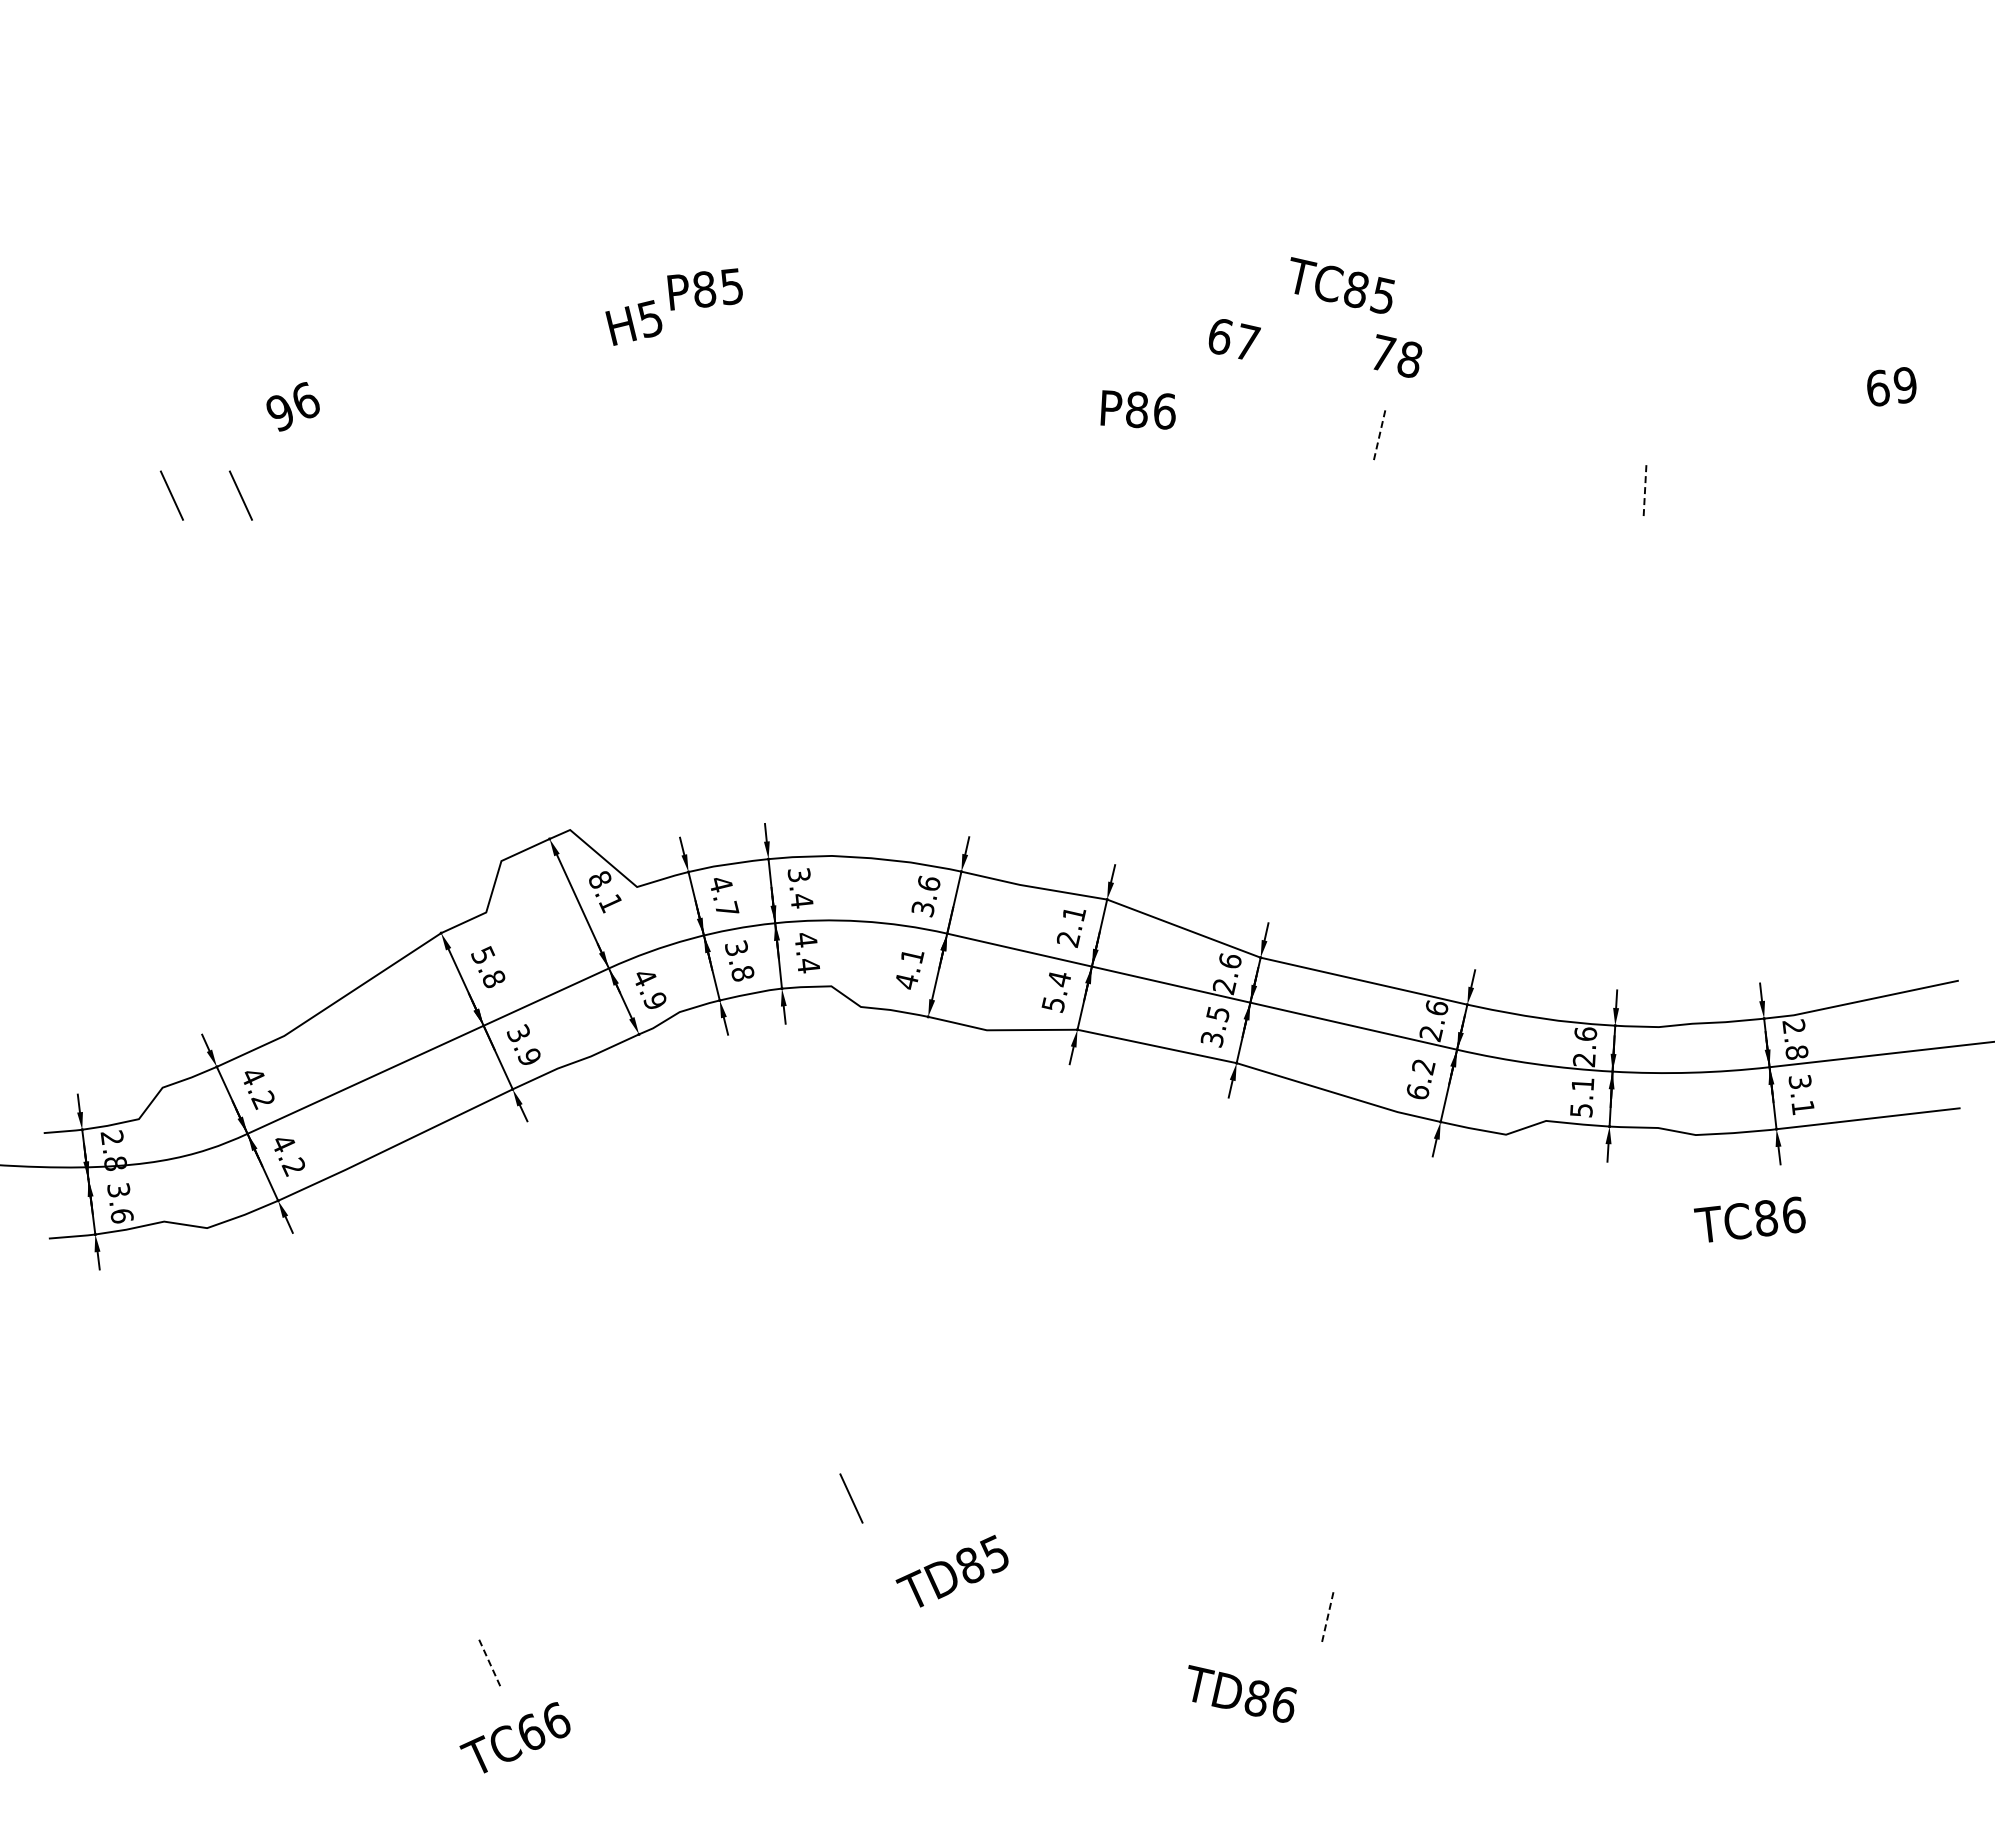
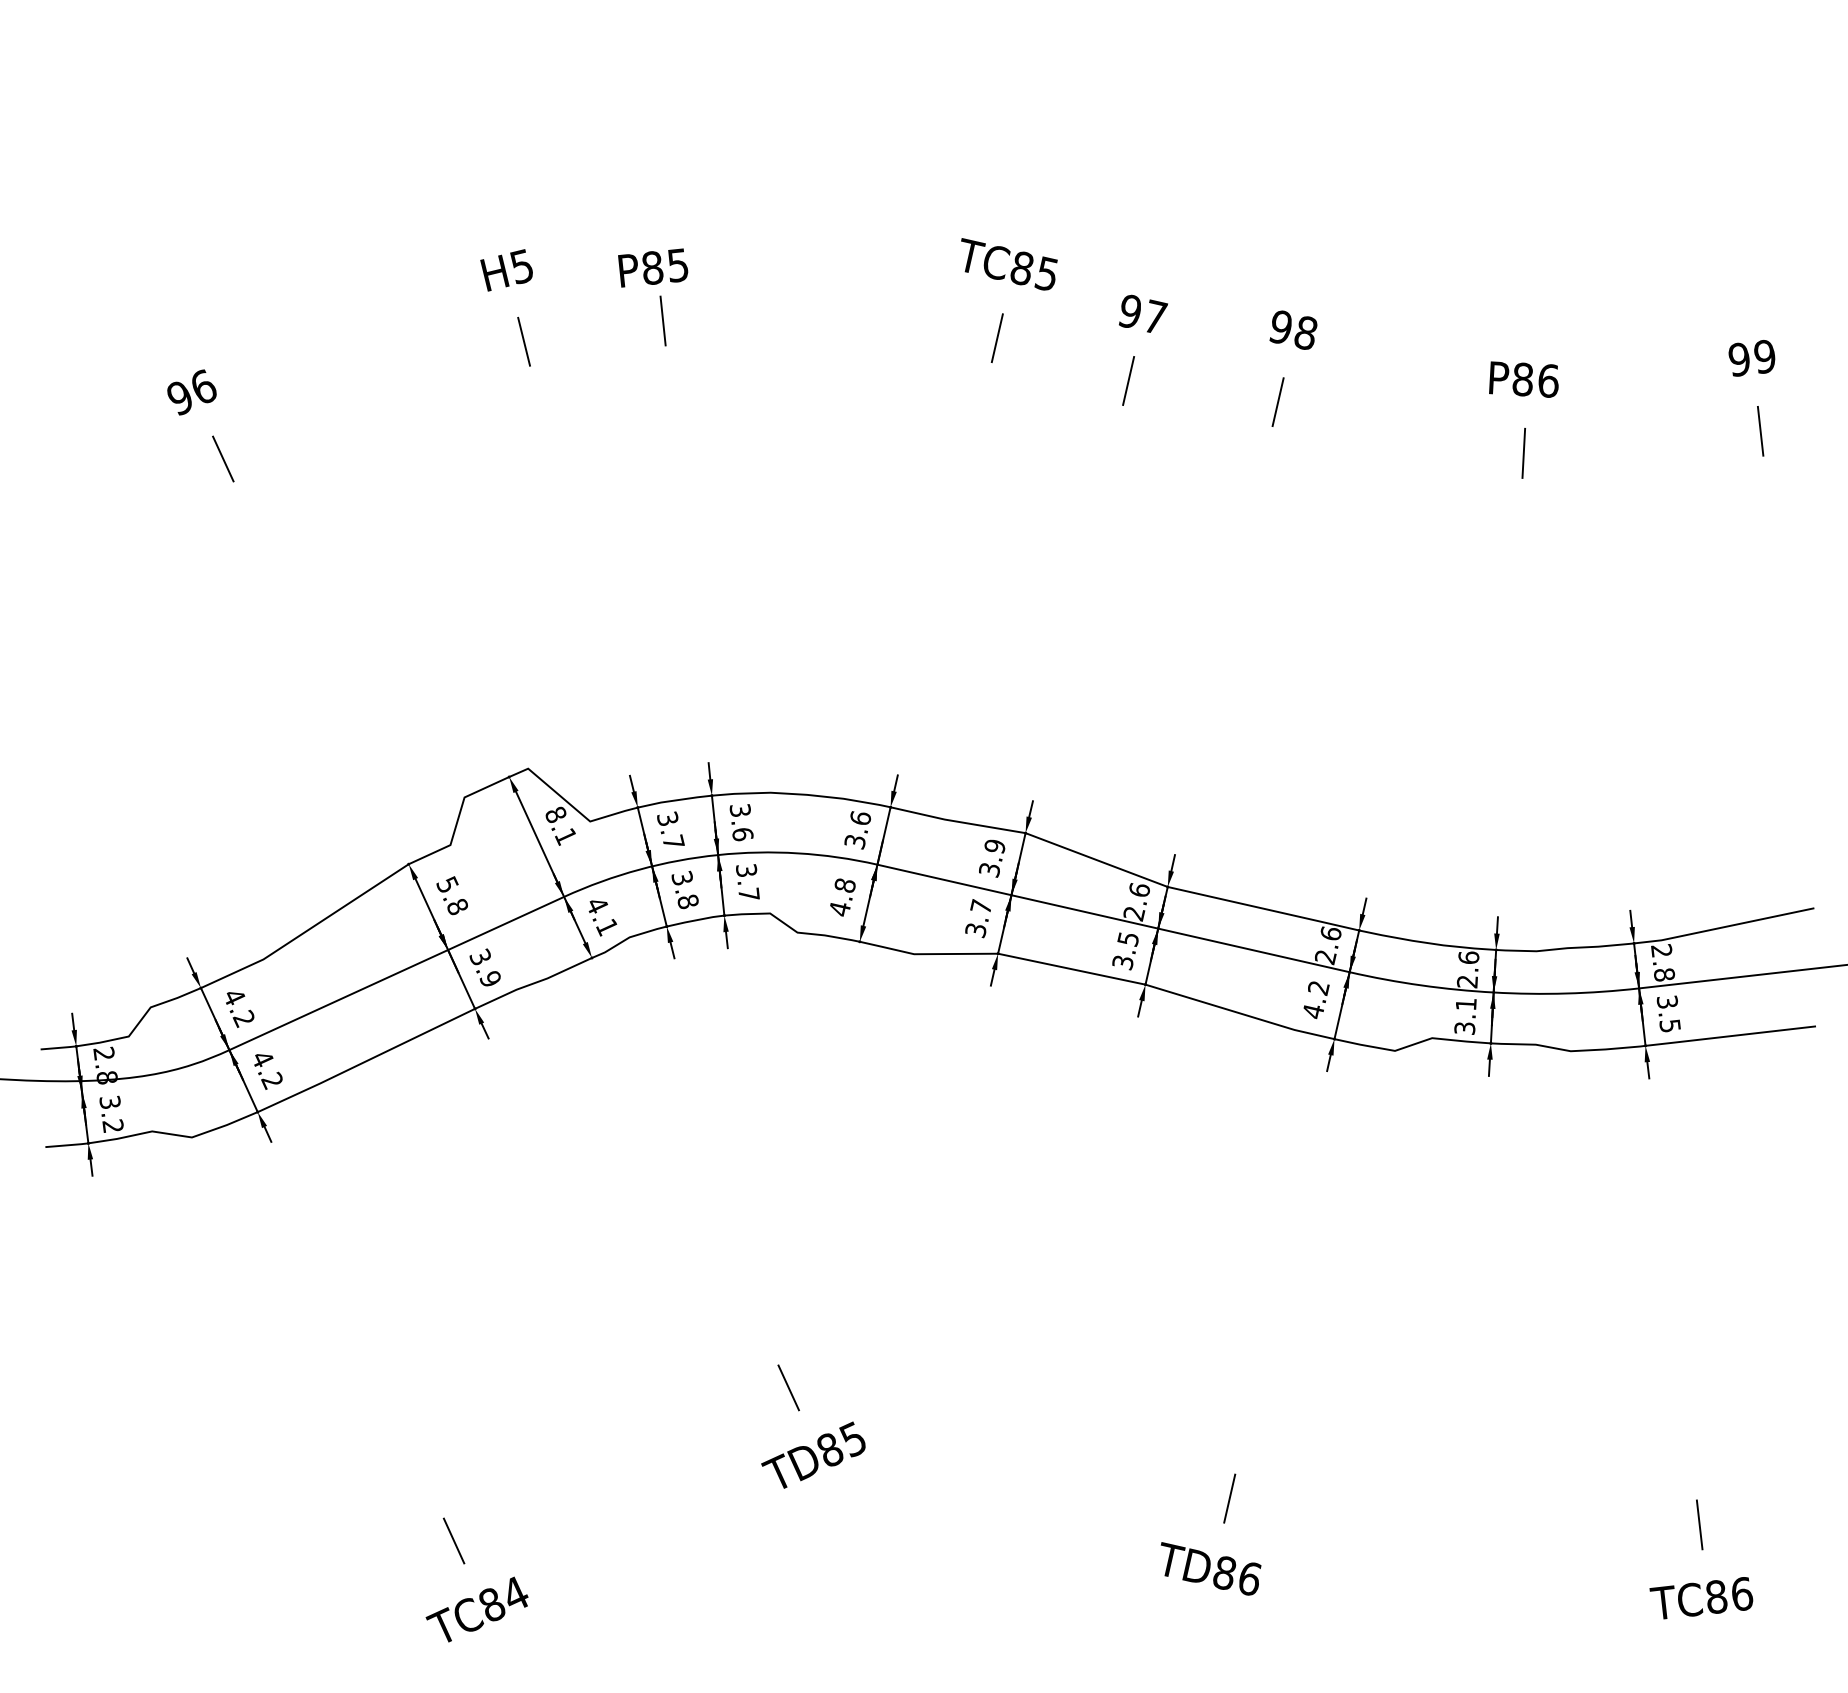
text: (1342, 285) -> (1009, 264), moved
text: (633, 322) -> (506, 269), moved
text: (1219, 336) -> (1129, 311), 67 -> 97
line: (715, 346) -> (662, 320), added
text: (1383, 352) -> (1281, 326), 78 -> 98
line: (1076, 365) -> (997, 338), added
line: (565, 368) -> (523, 341), added
text: (1877, 387) -> (1739, 358), 69 -> 99
text: (292, 406) -> (191, 392), moved
text: (1137, 409) -> (1523, 379), moved
line: (1218, 411) -> (1128, 381), added
line: (1379, 433) -> (1277, 401), dashed -> solid
line: (1900, 465) -> (1760, 431), added
line: (1645, 489) -> (1524, 453), dashed -> solid
line: (171, 495) -> (158, 458), removed
text: (720, 884) -> (667, 819), 4.7 -> 3.7
text: (801, 901) -> (742, 834), 3.4 -> 3.6
text: (1071, 927) -> (992, 859), 2.1 -> 3.9
text: (807, 953) -> (748, 883), 4.4 -> 3.7
text: (912, 955) -> (845, 884), 4.1 -> 4.8
text: (1055, 991) -> (977, 918), 5.4 -> 3.7
text: (654, 1001) -> (606, 927), 4.9 -> 4.1
text: (1417, 1092) -> (1313, 1011), 6.2 -> 4.2
text: (1802, 1108) -> (1669, 1026), 3.1 -> 3.5
text: (1581, 1109) -> (1464, 1027), 5.1 -> 3.1
text: (121, 1215) -> (112, 1125), 3.6 -> 3.2
text: (1749, 1219) -> (1701, 1598), moved
text: (951, 1571) -> (812, 1455), moved
line: (1327, 1618) -> (1229, 1499), dashed -> solid
line: (1834, 1646) -> (1699, 1524), added
line: (490, 1664) -> (454, 1541), dashed -> solid
text: (1242, 1693) -> (1211, 1568), moved
text: (543, 1726) -> (503, 1599), TC66 -> TC84

